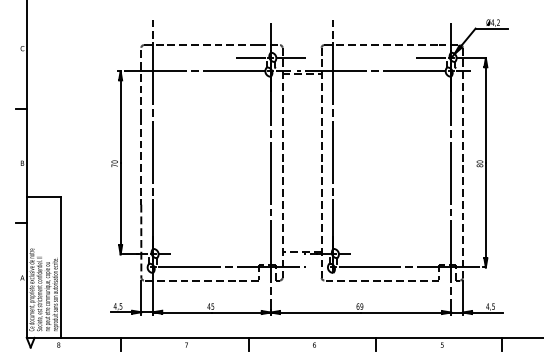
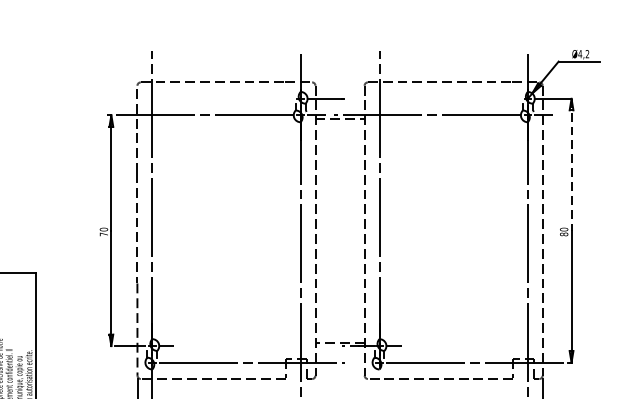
line: (250, 58) -> (275, 99), removed
line: (430, 58) -> (501, 99), removed
line: (485, 111) -> (571, 166), solid -> dashed

